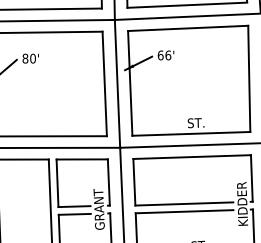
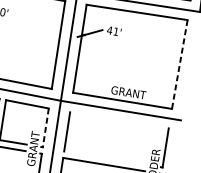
text: (164, 55) -> (112, 31), 66' -> 41'
line: (249, 79) -> (179, 65), solid -> dashed
text: (196, 122) -> (128, 92), ST. -> GRANT
line: (191, 156) -> (118, 119), removed
line: (108, 182) -> (45, 127), solid -> dashed
line: (184, 203) -> (105, 157), removed

